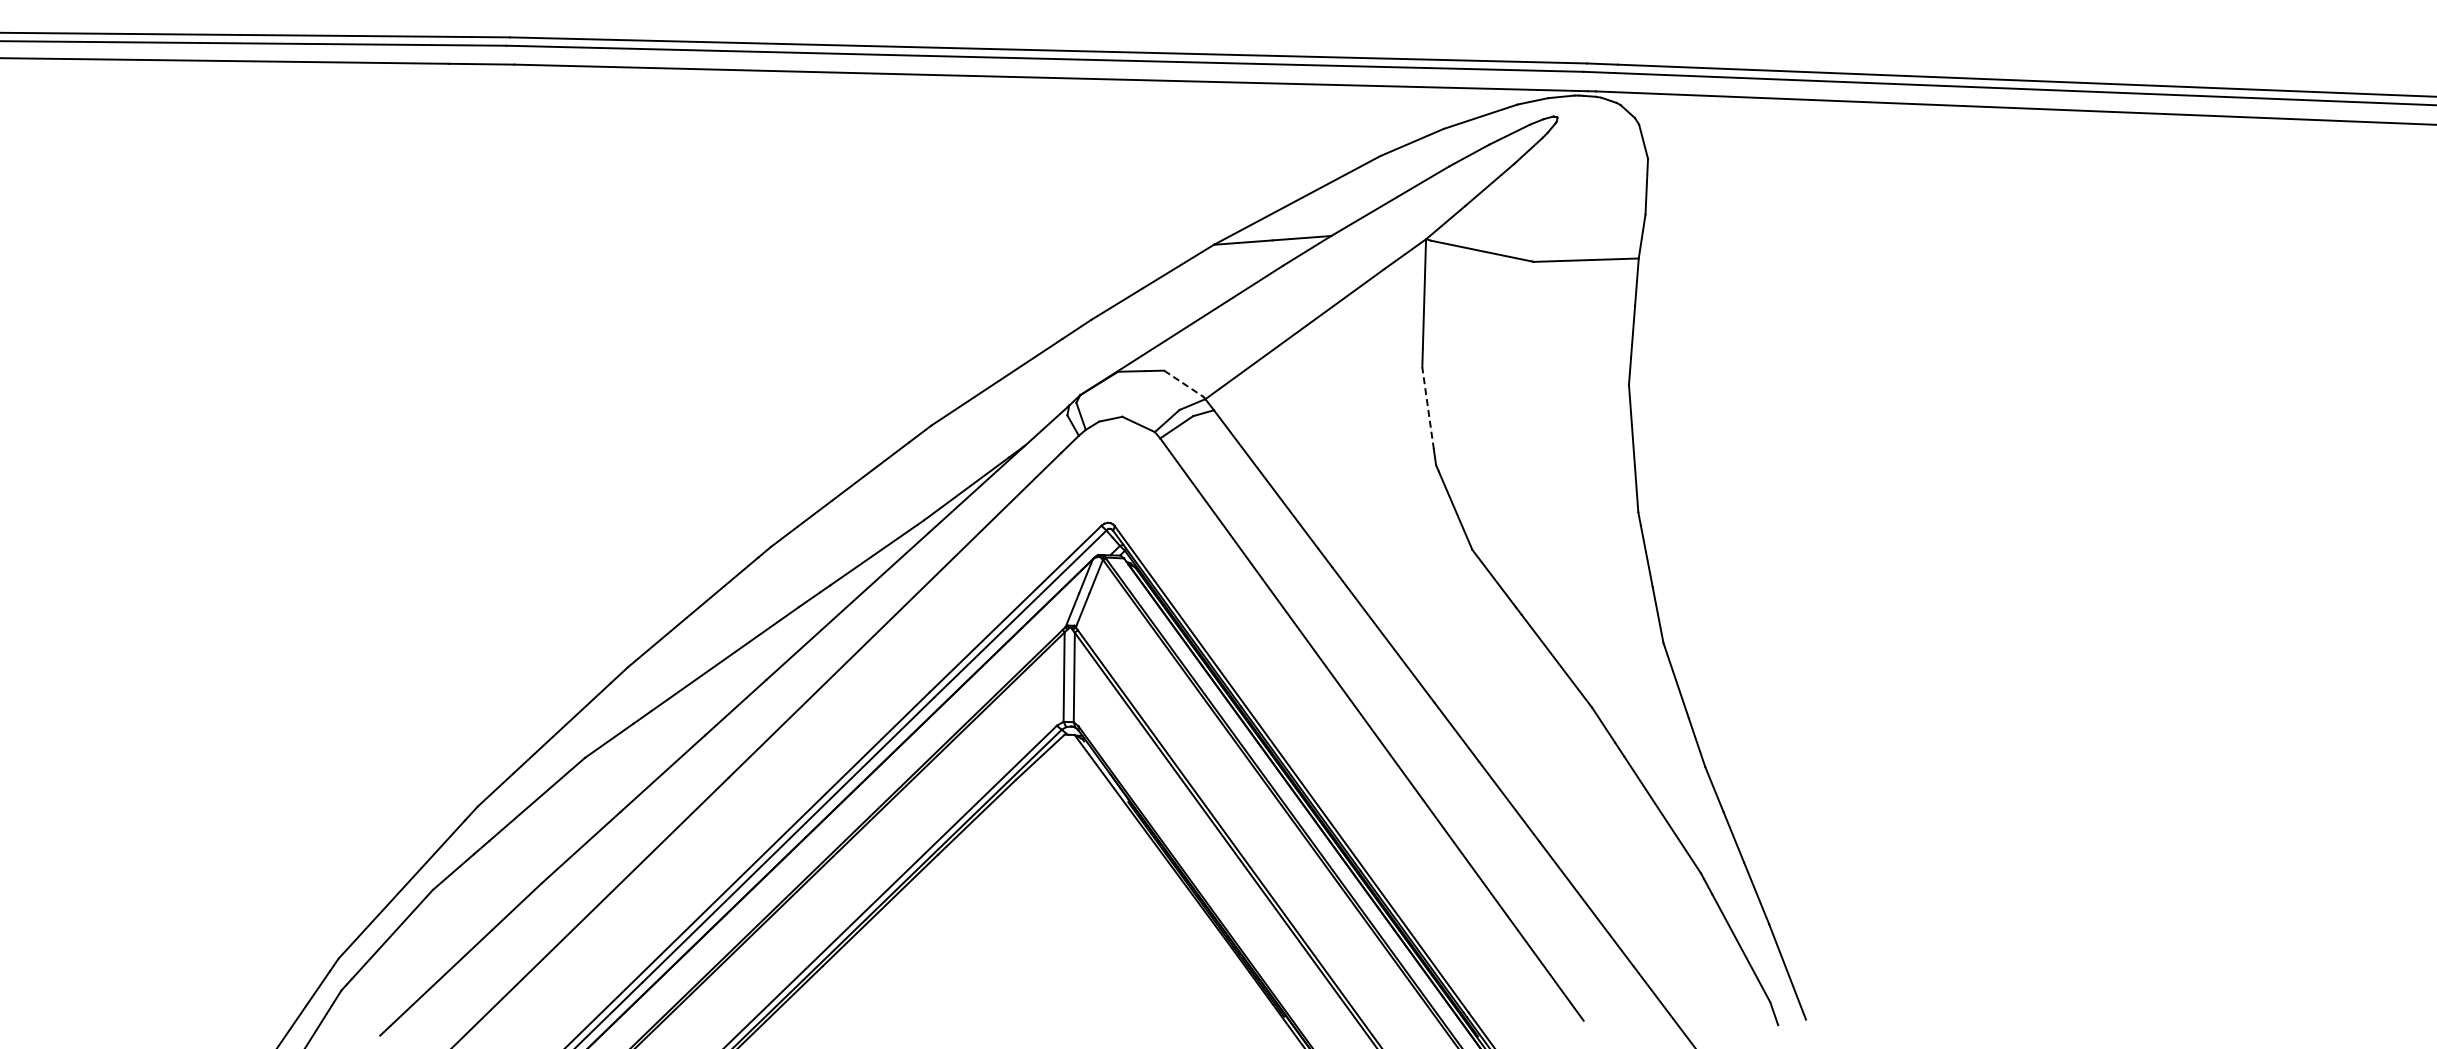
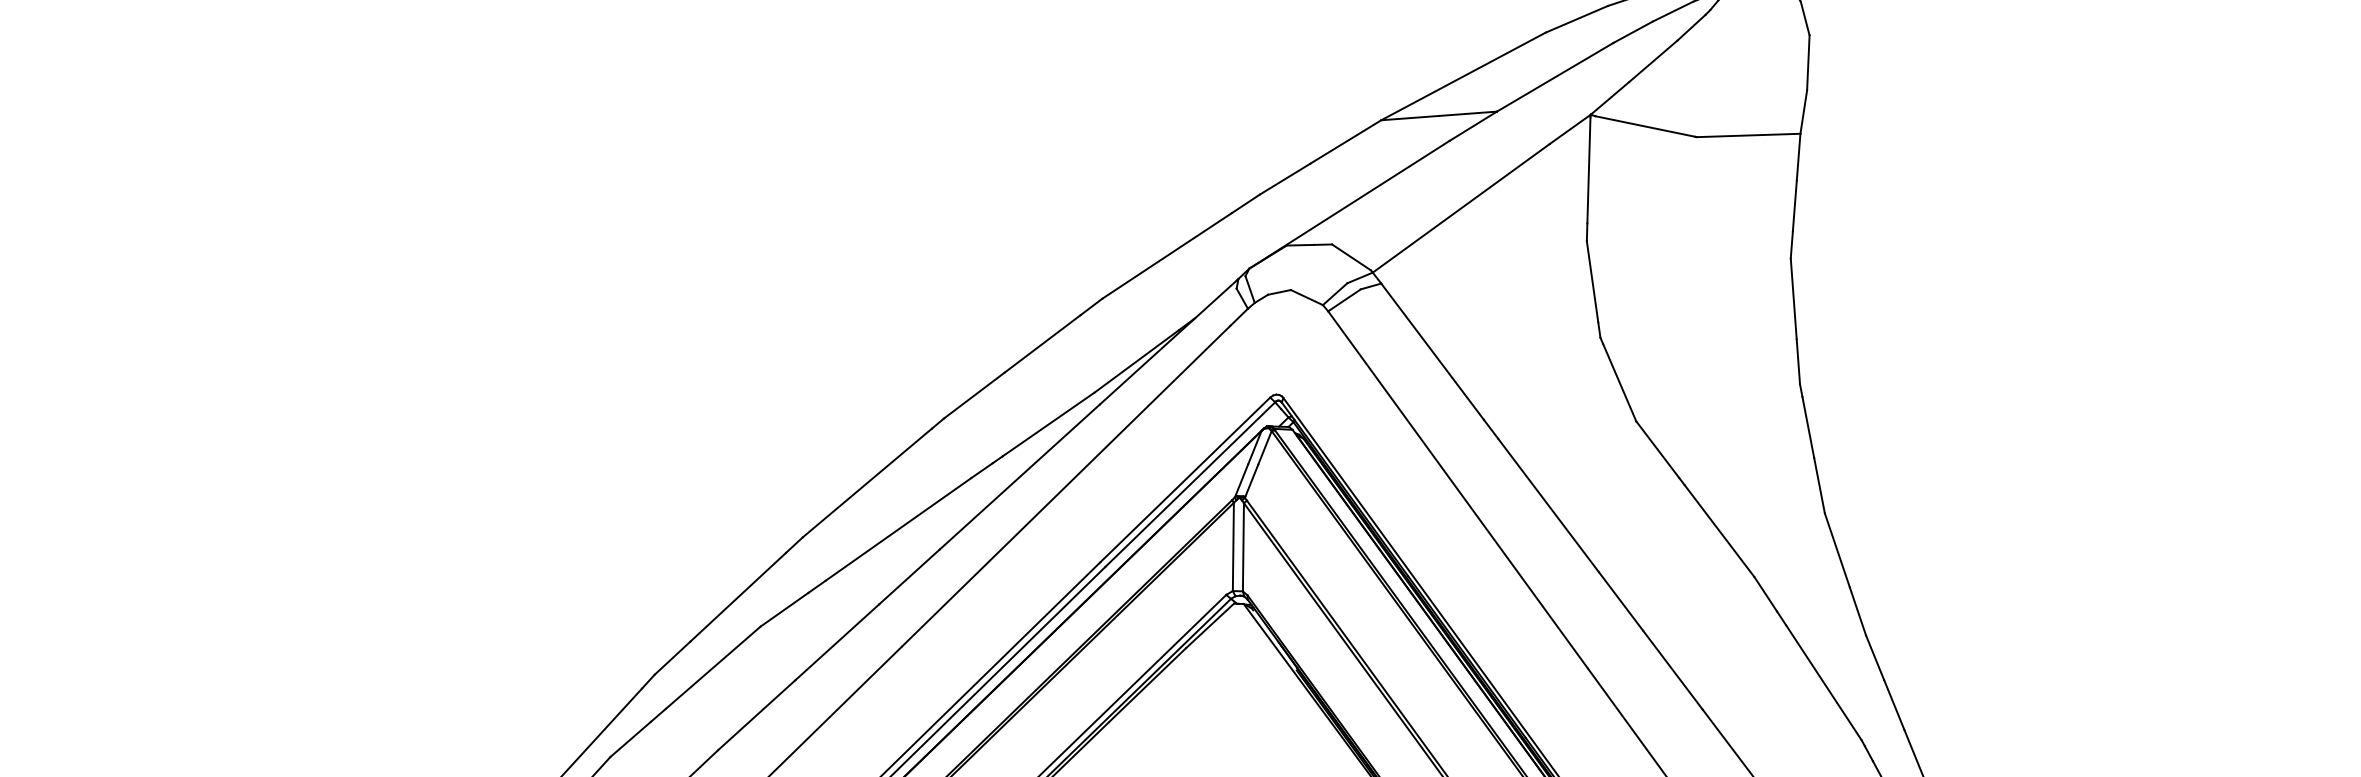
line: (1183, 383) -> (1351, 257), dashed -> solid
line: (1428, 407) -> (1592, 280), dashed -> solid

